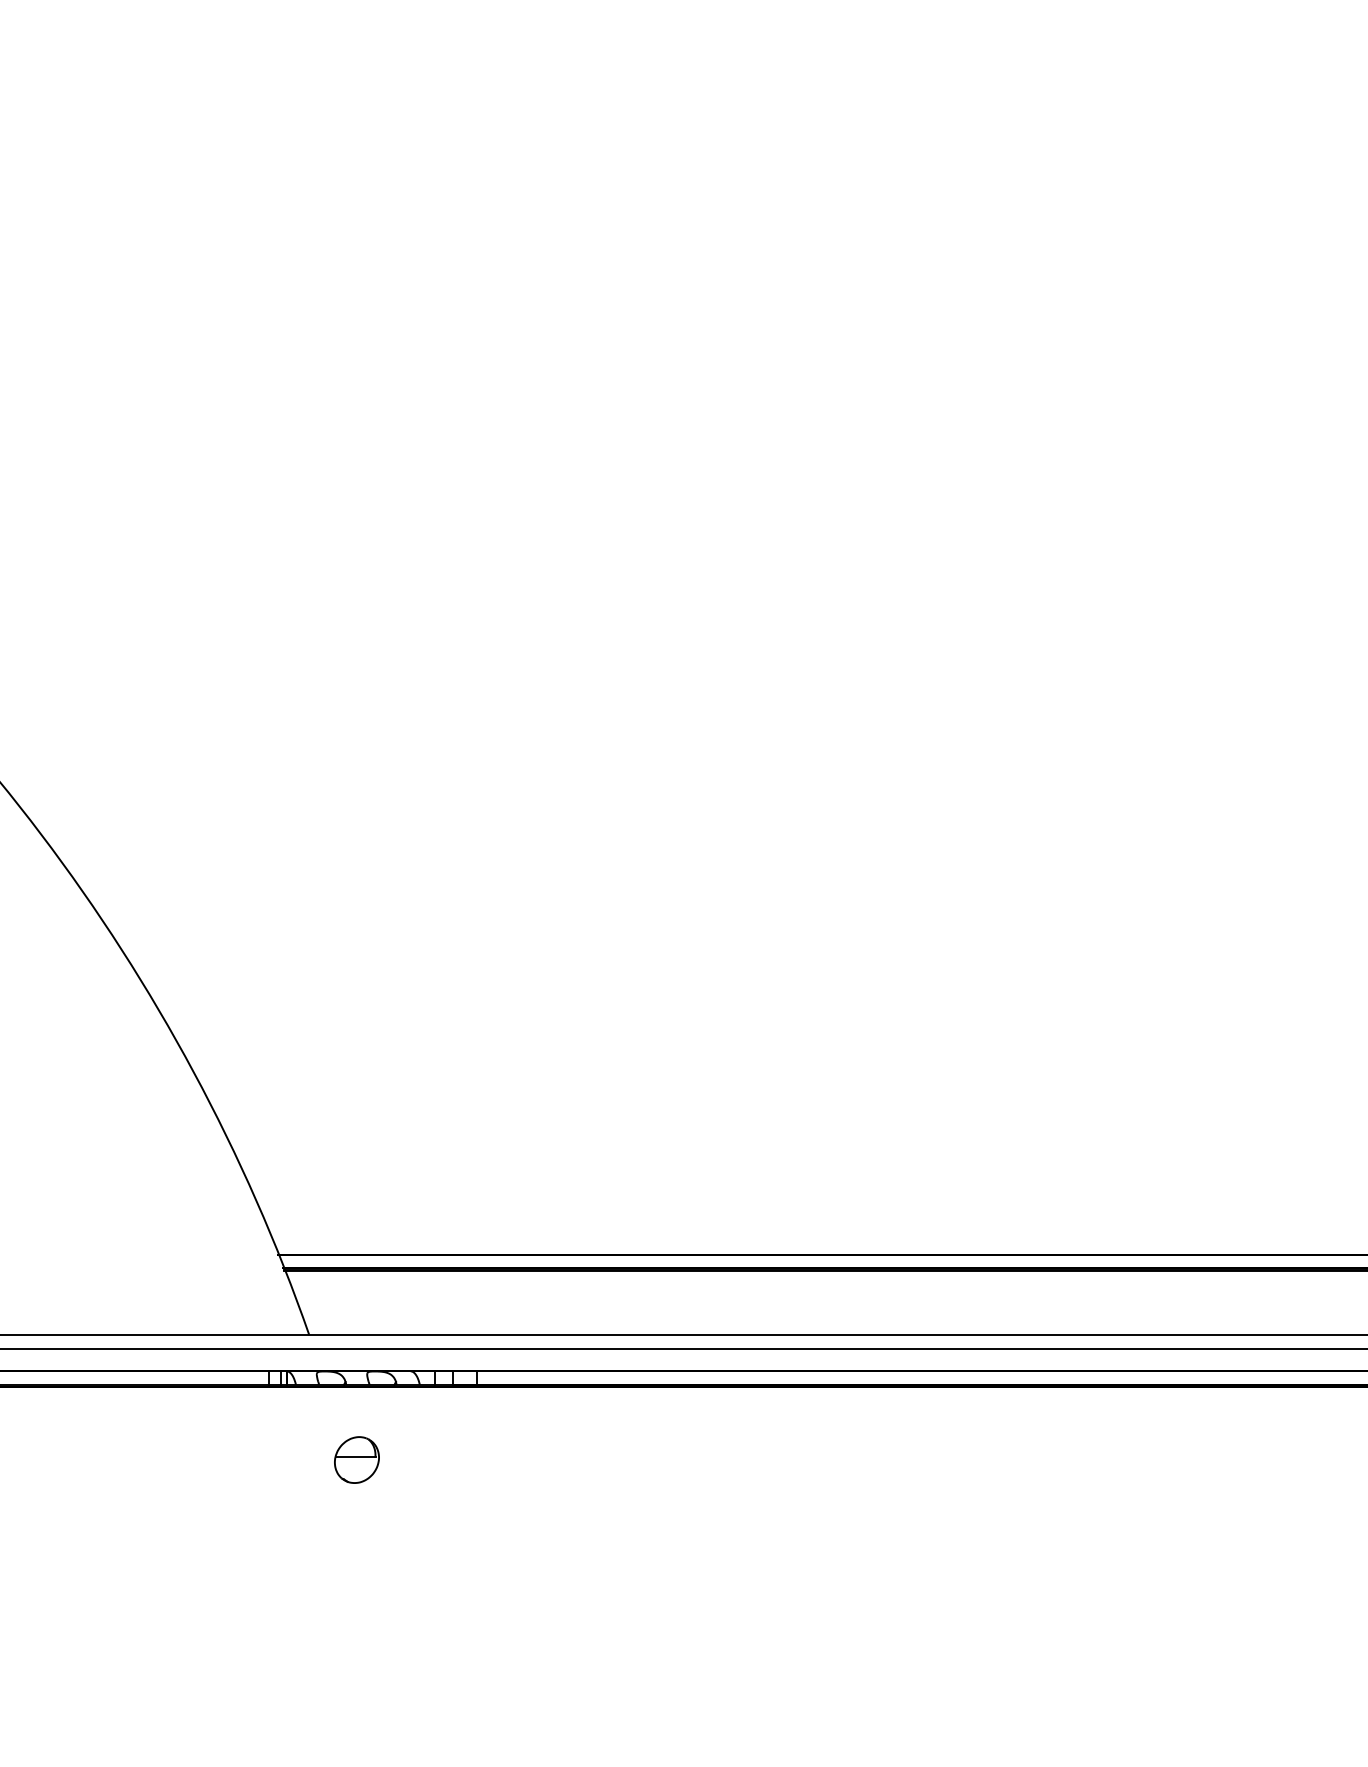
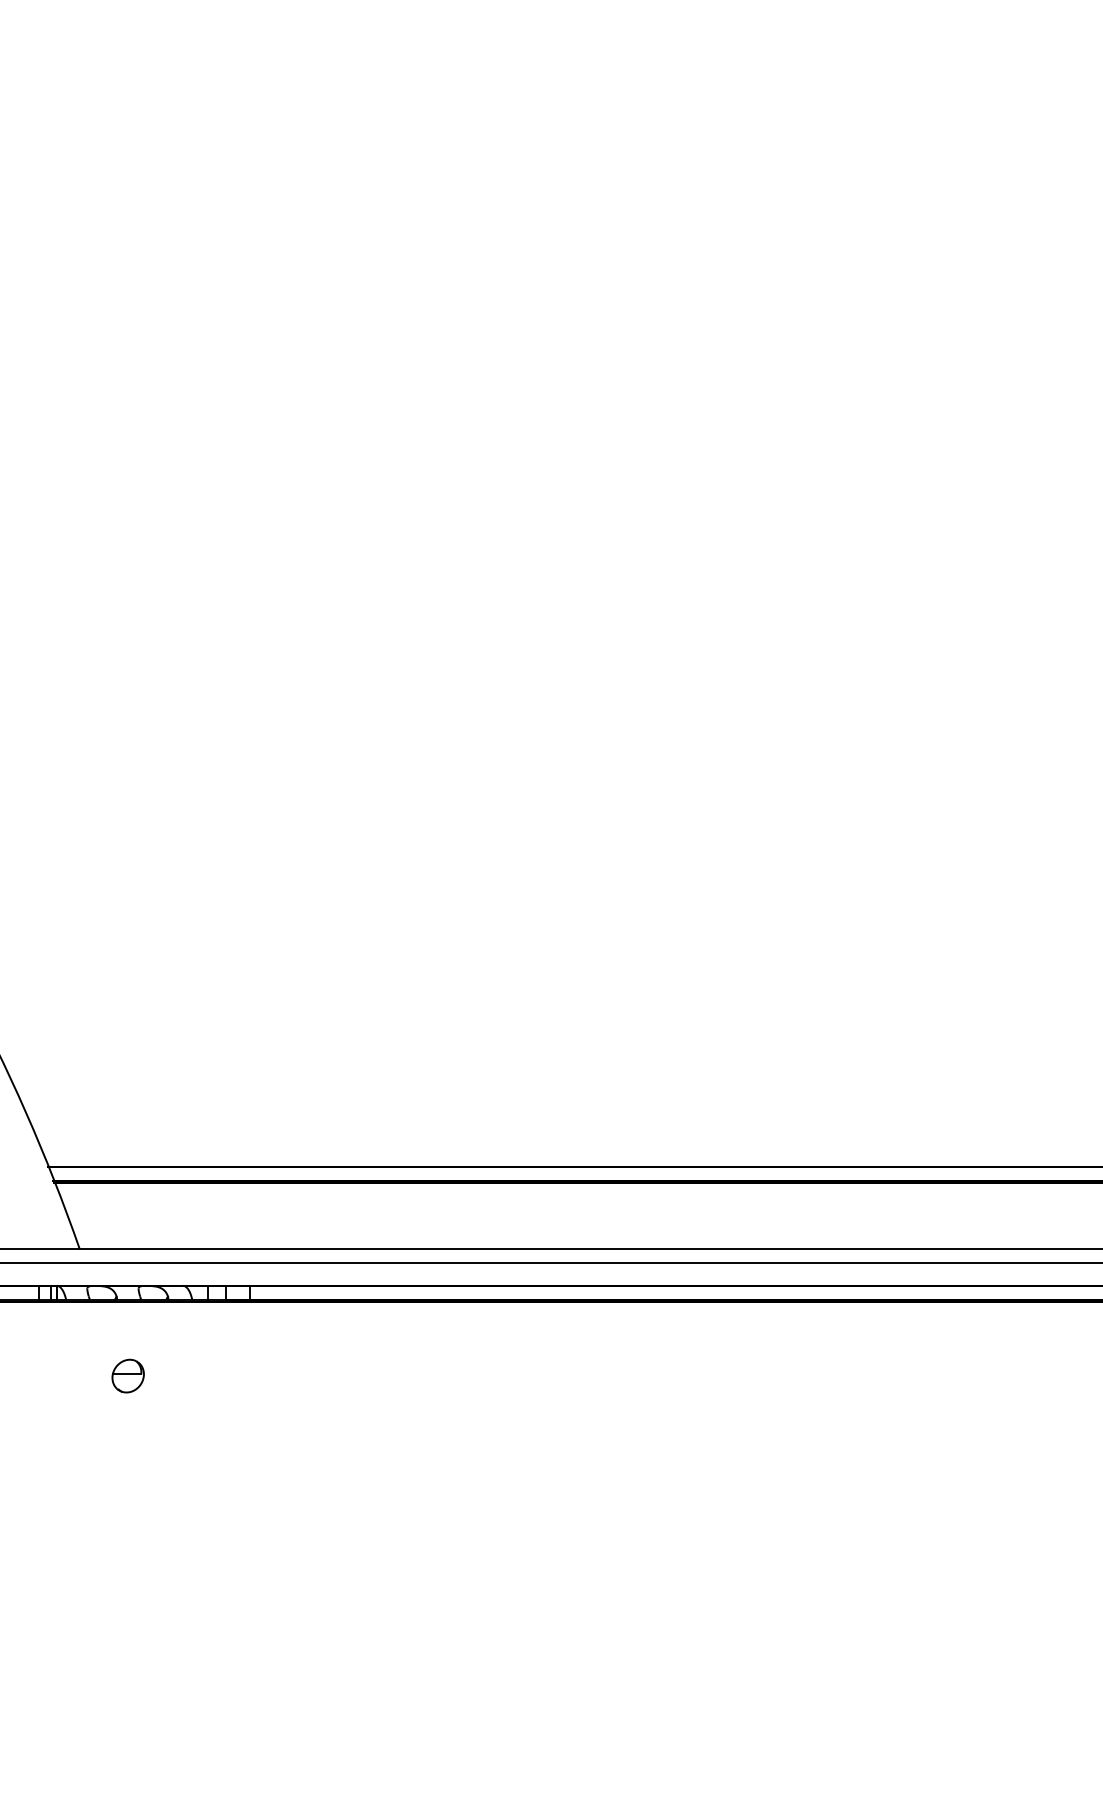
part: (356, 1459) -> (127, 1375), size x0.7

